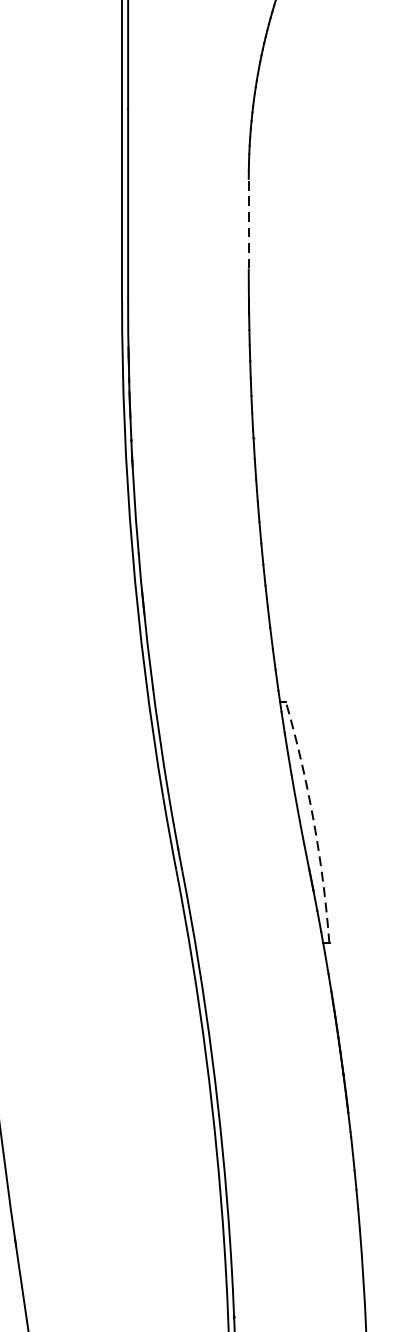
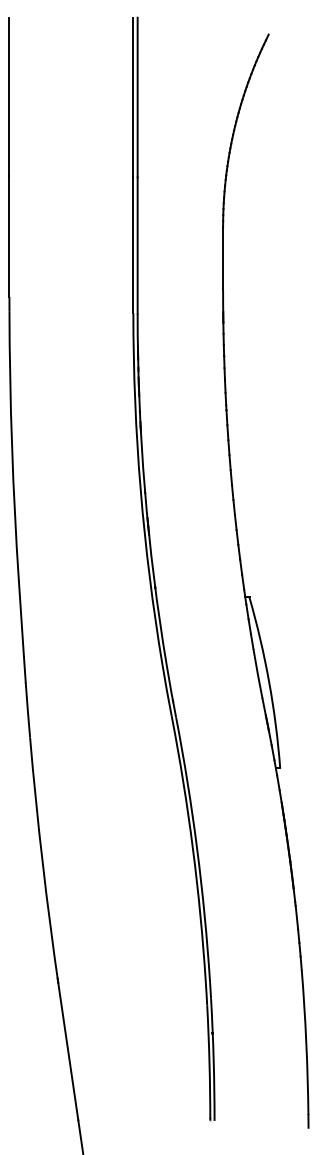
line: (249, 223) -> (223, 258), dashed -> solid
arc: (314, 822) -> (269, 682), dashed -> solid

